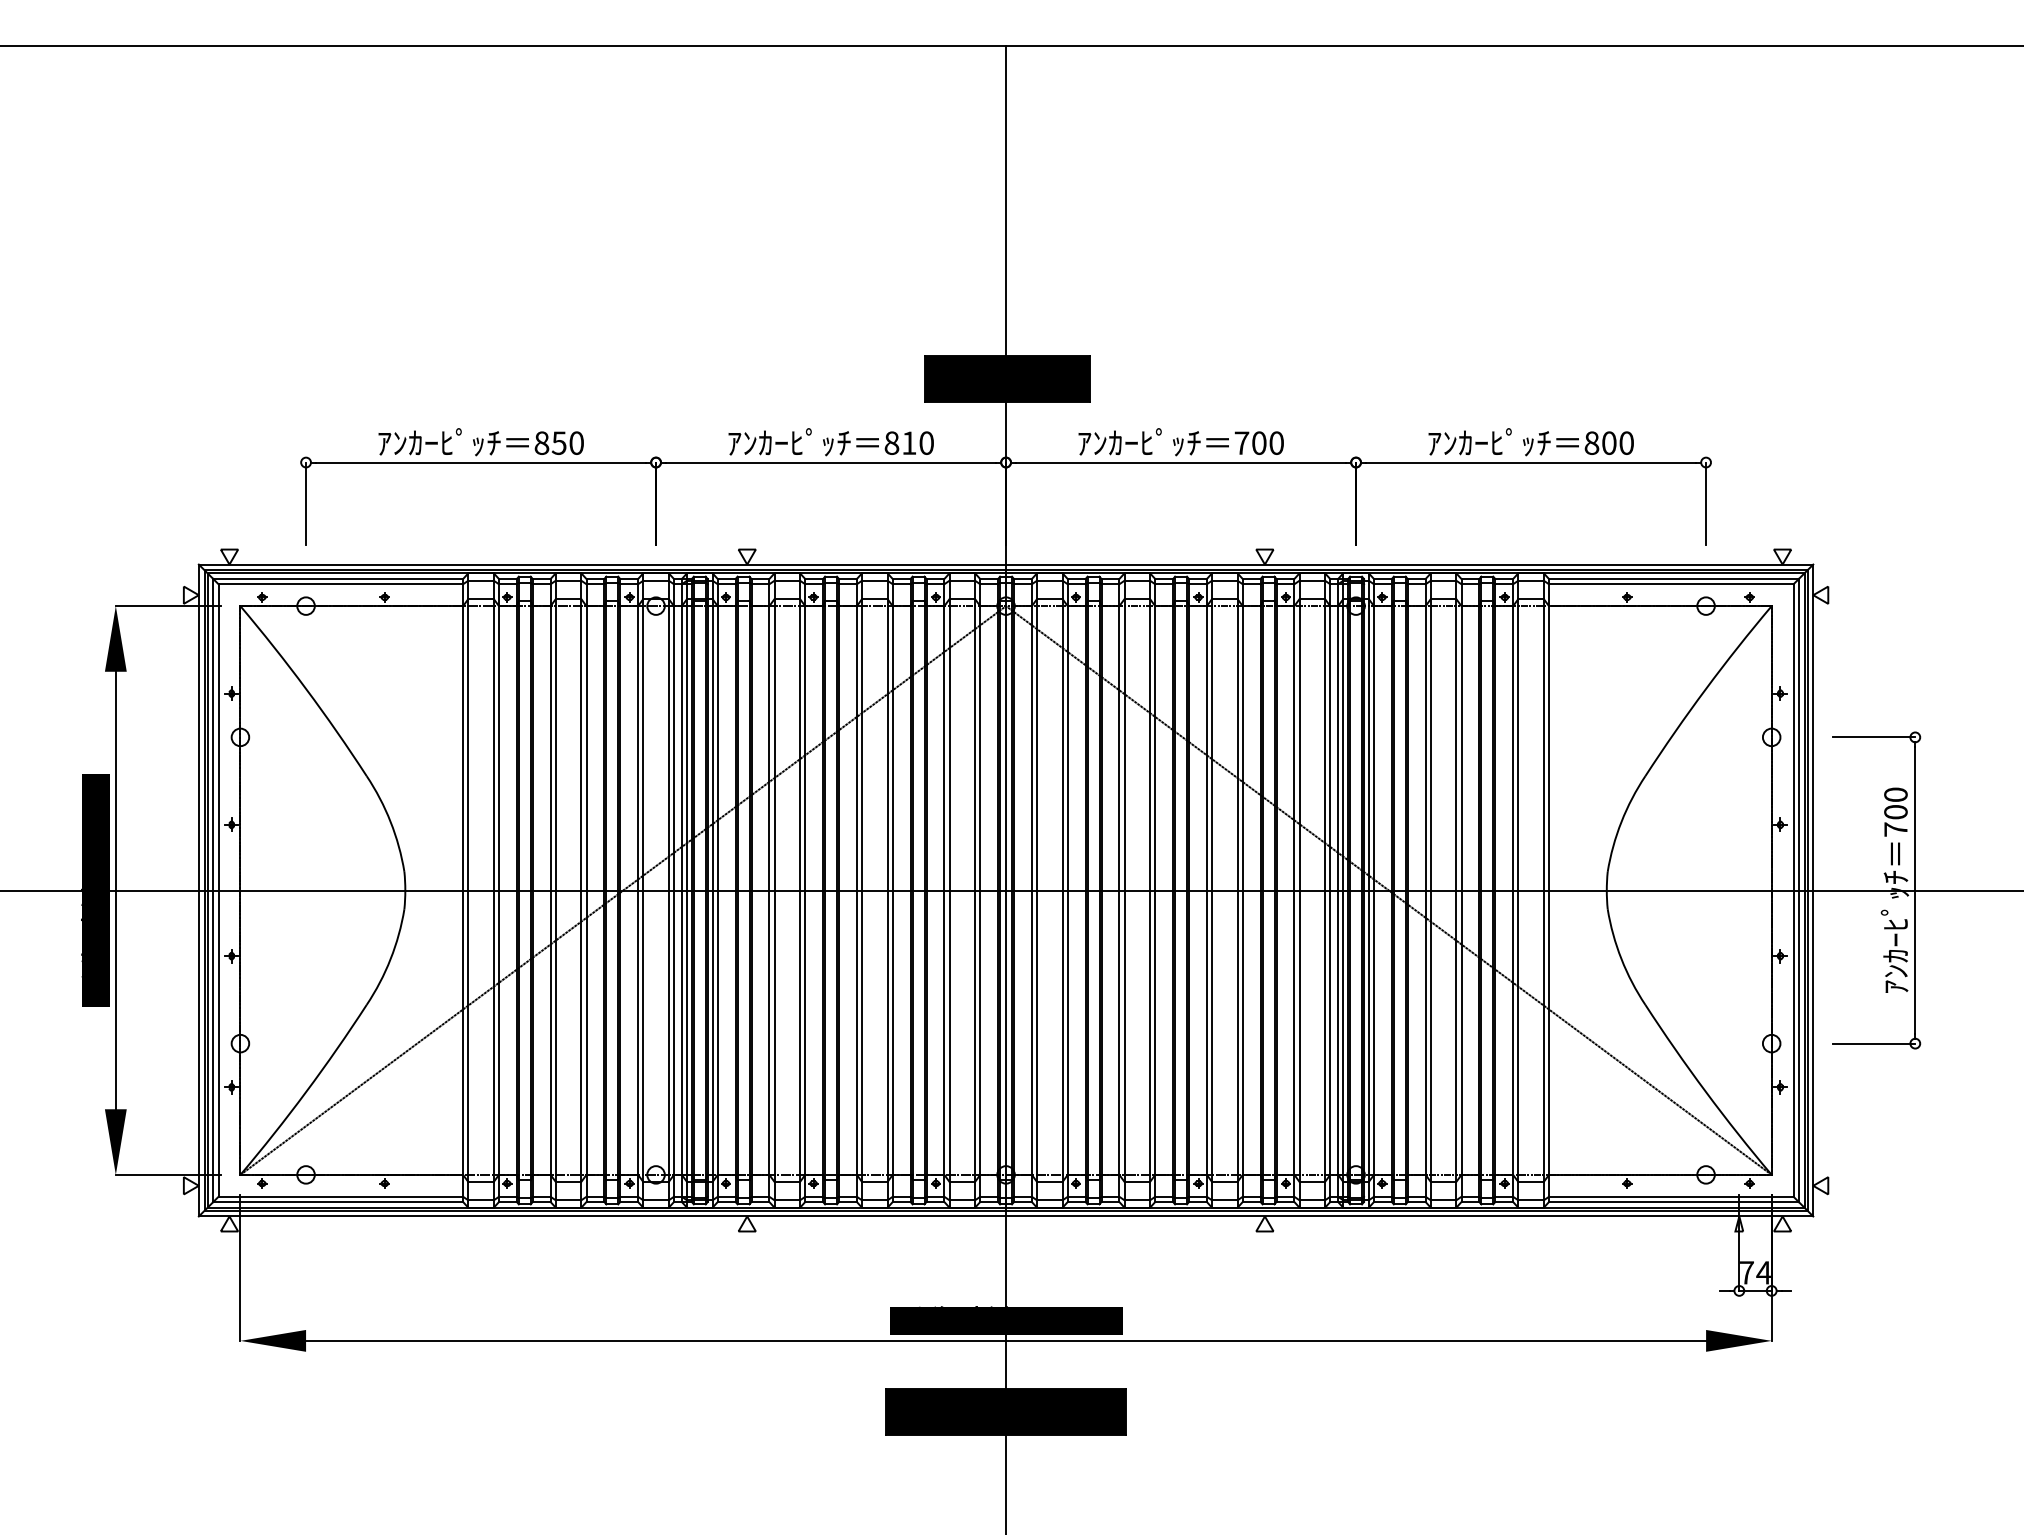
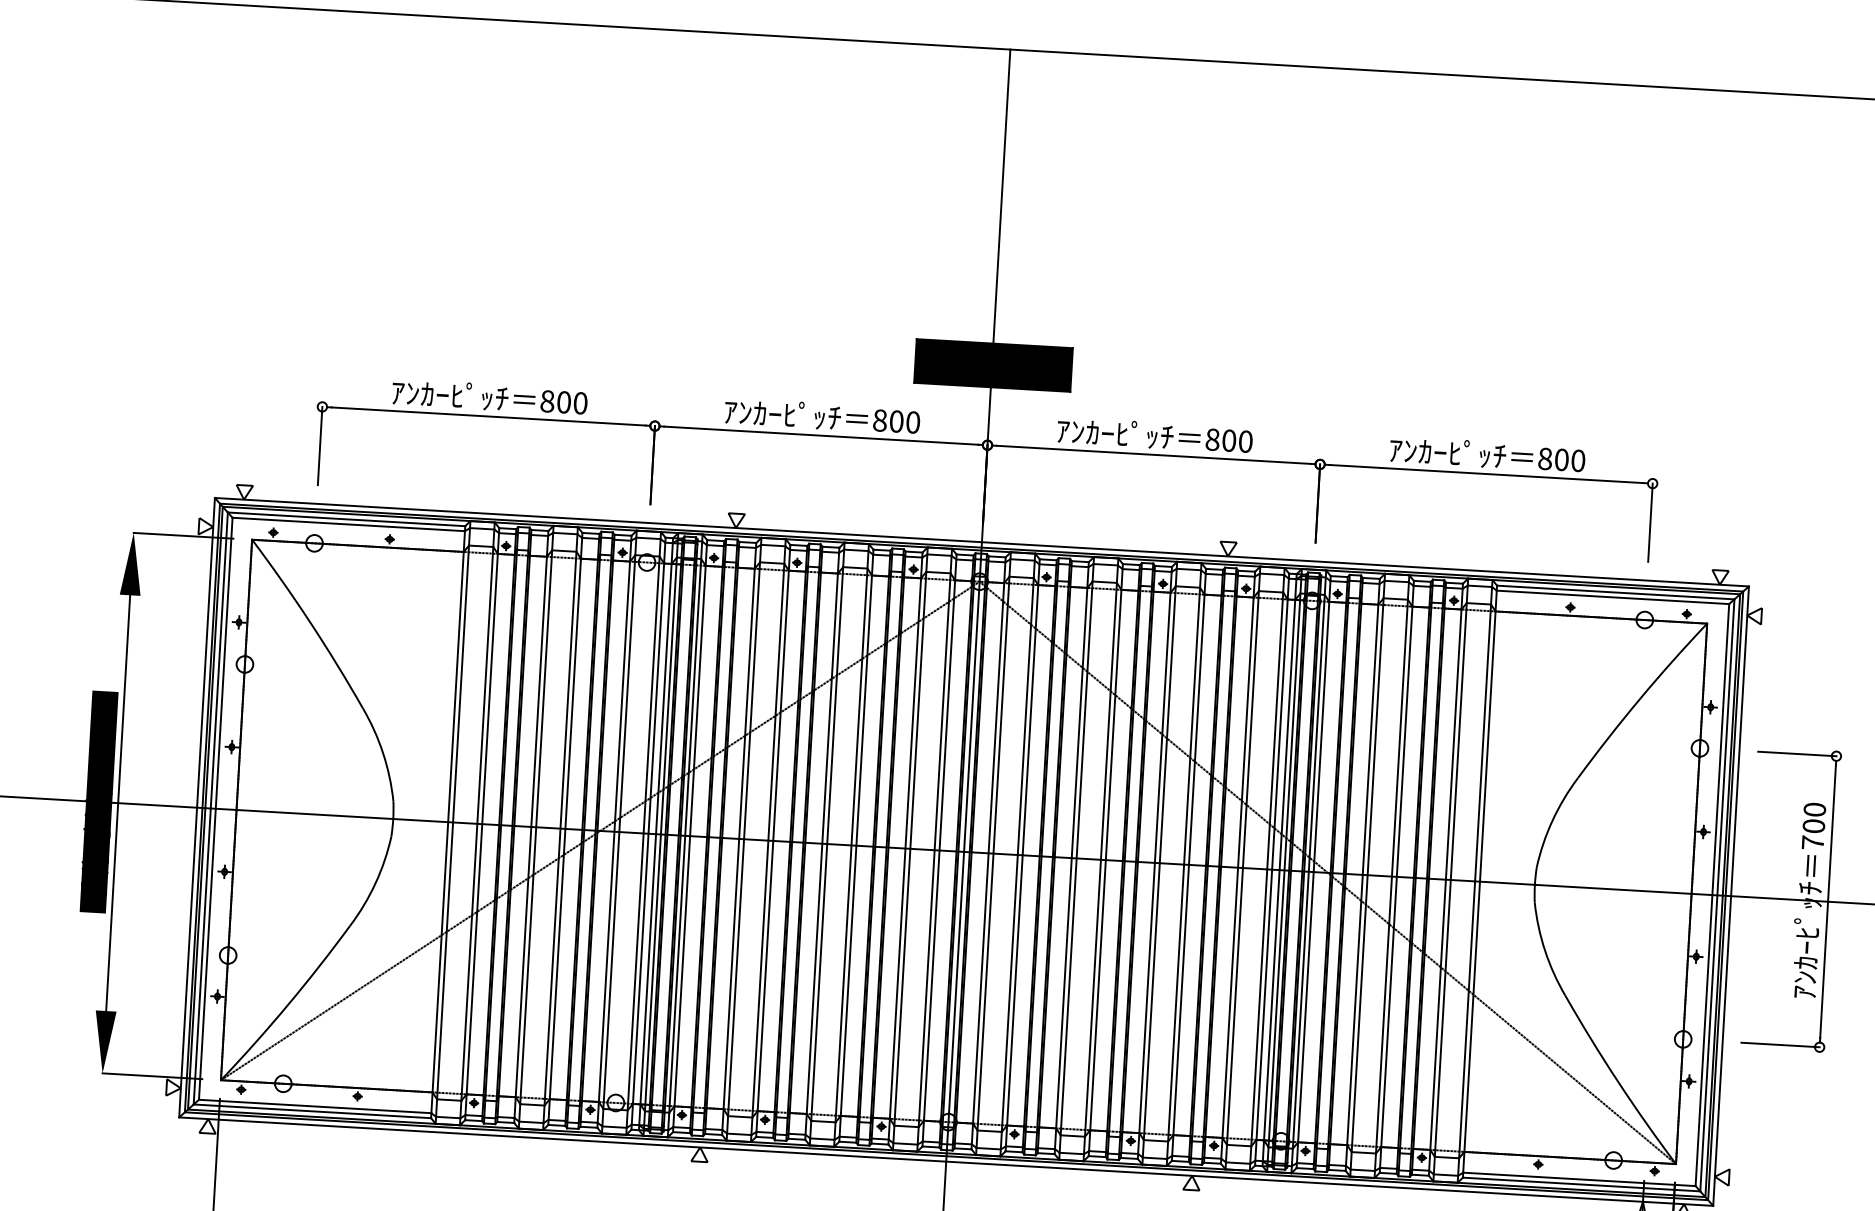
text: (558, 442) -> (563, 401), 850 -> 800
text: (1241, 442) -> (1212, 439), 700 -> 800
text: (909, 443) -> (896, 421), 810 -> 800

